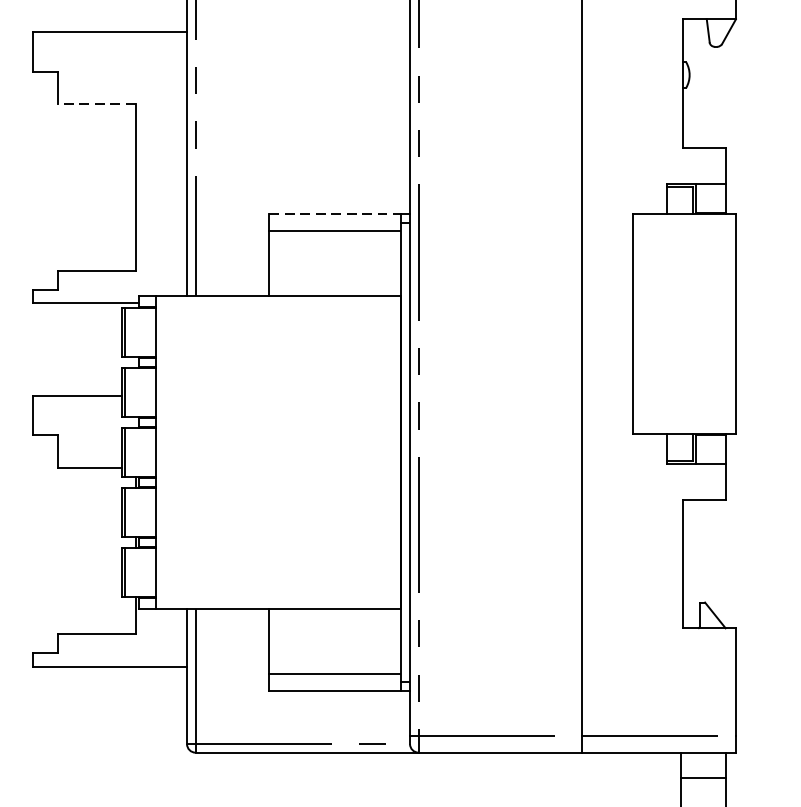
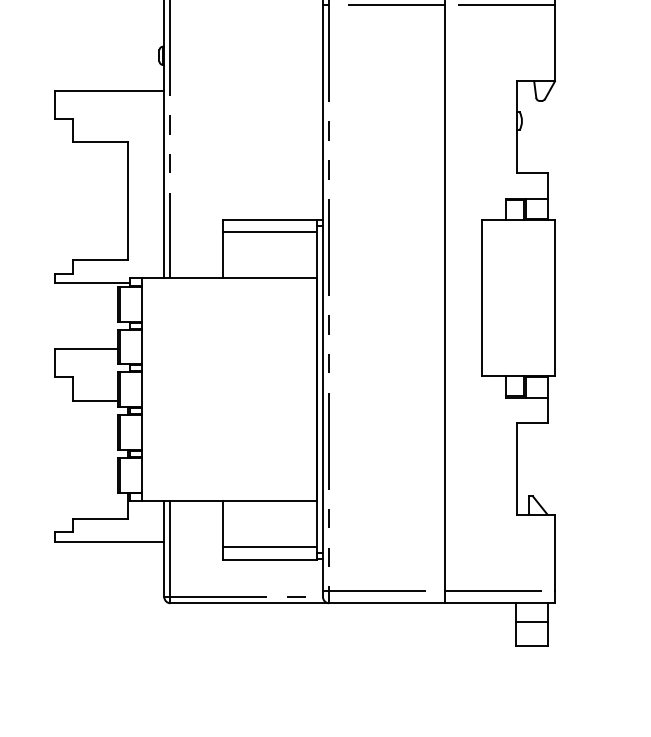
line: (95, 103) -> (99, 141), dashed -> solid
line: (334, 213) -> (269, 219), dashed -> solid

